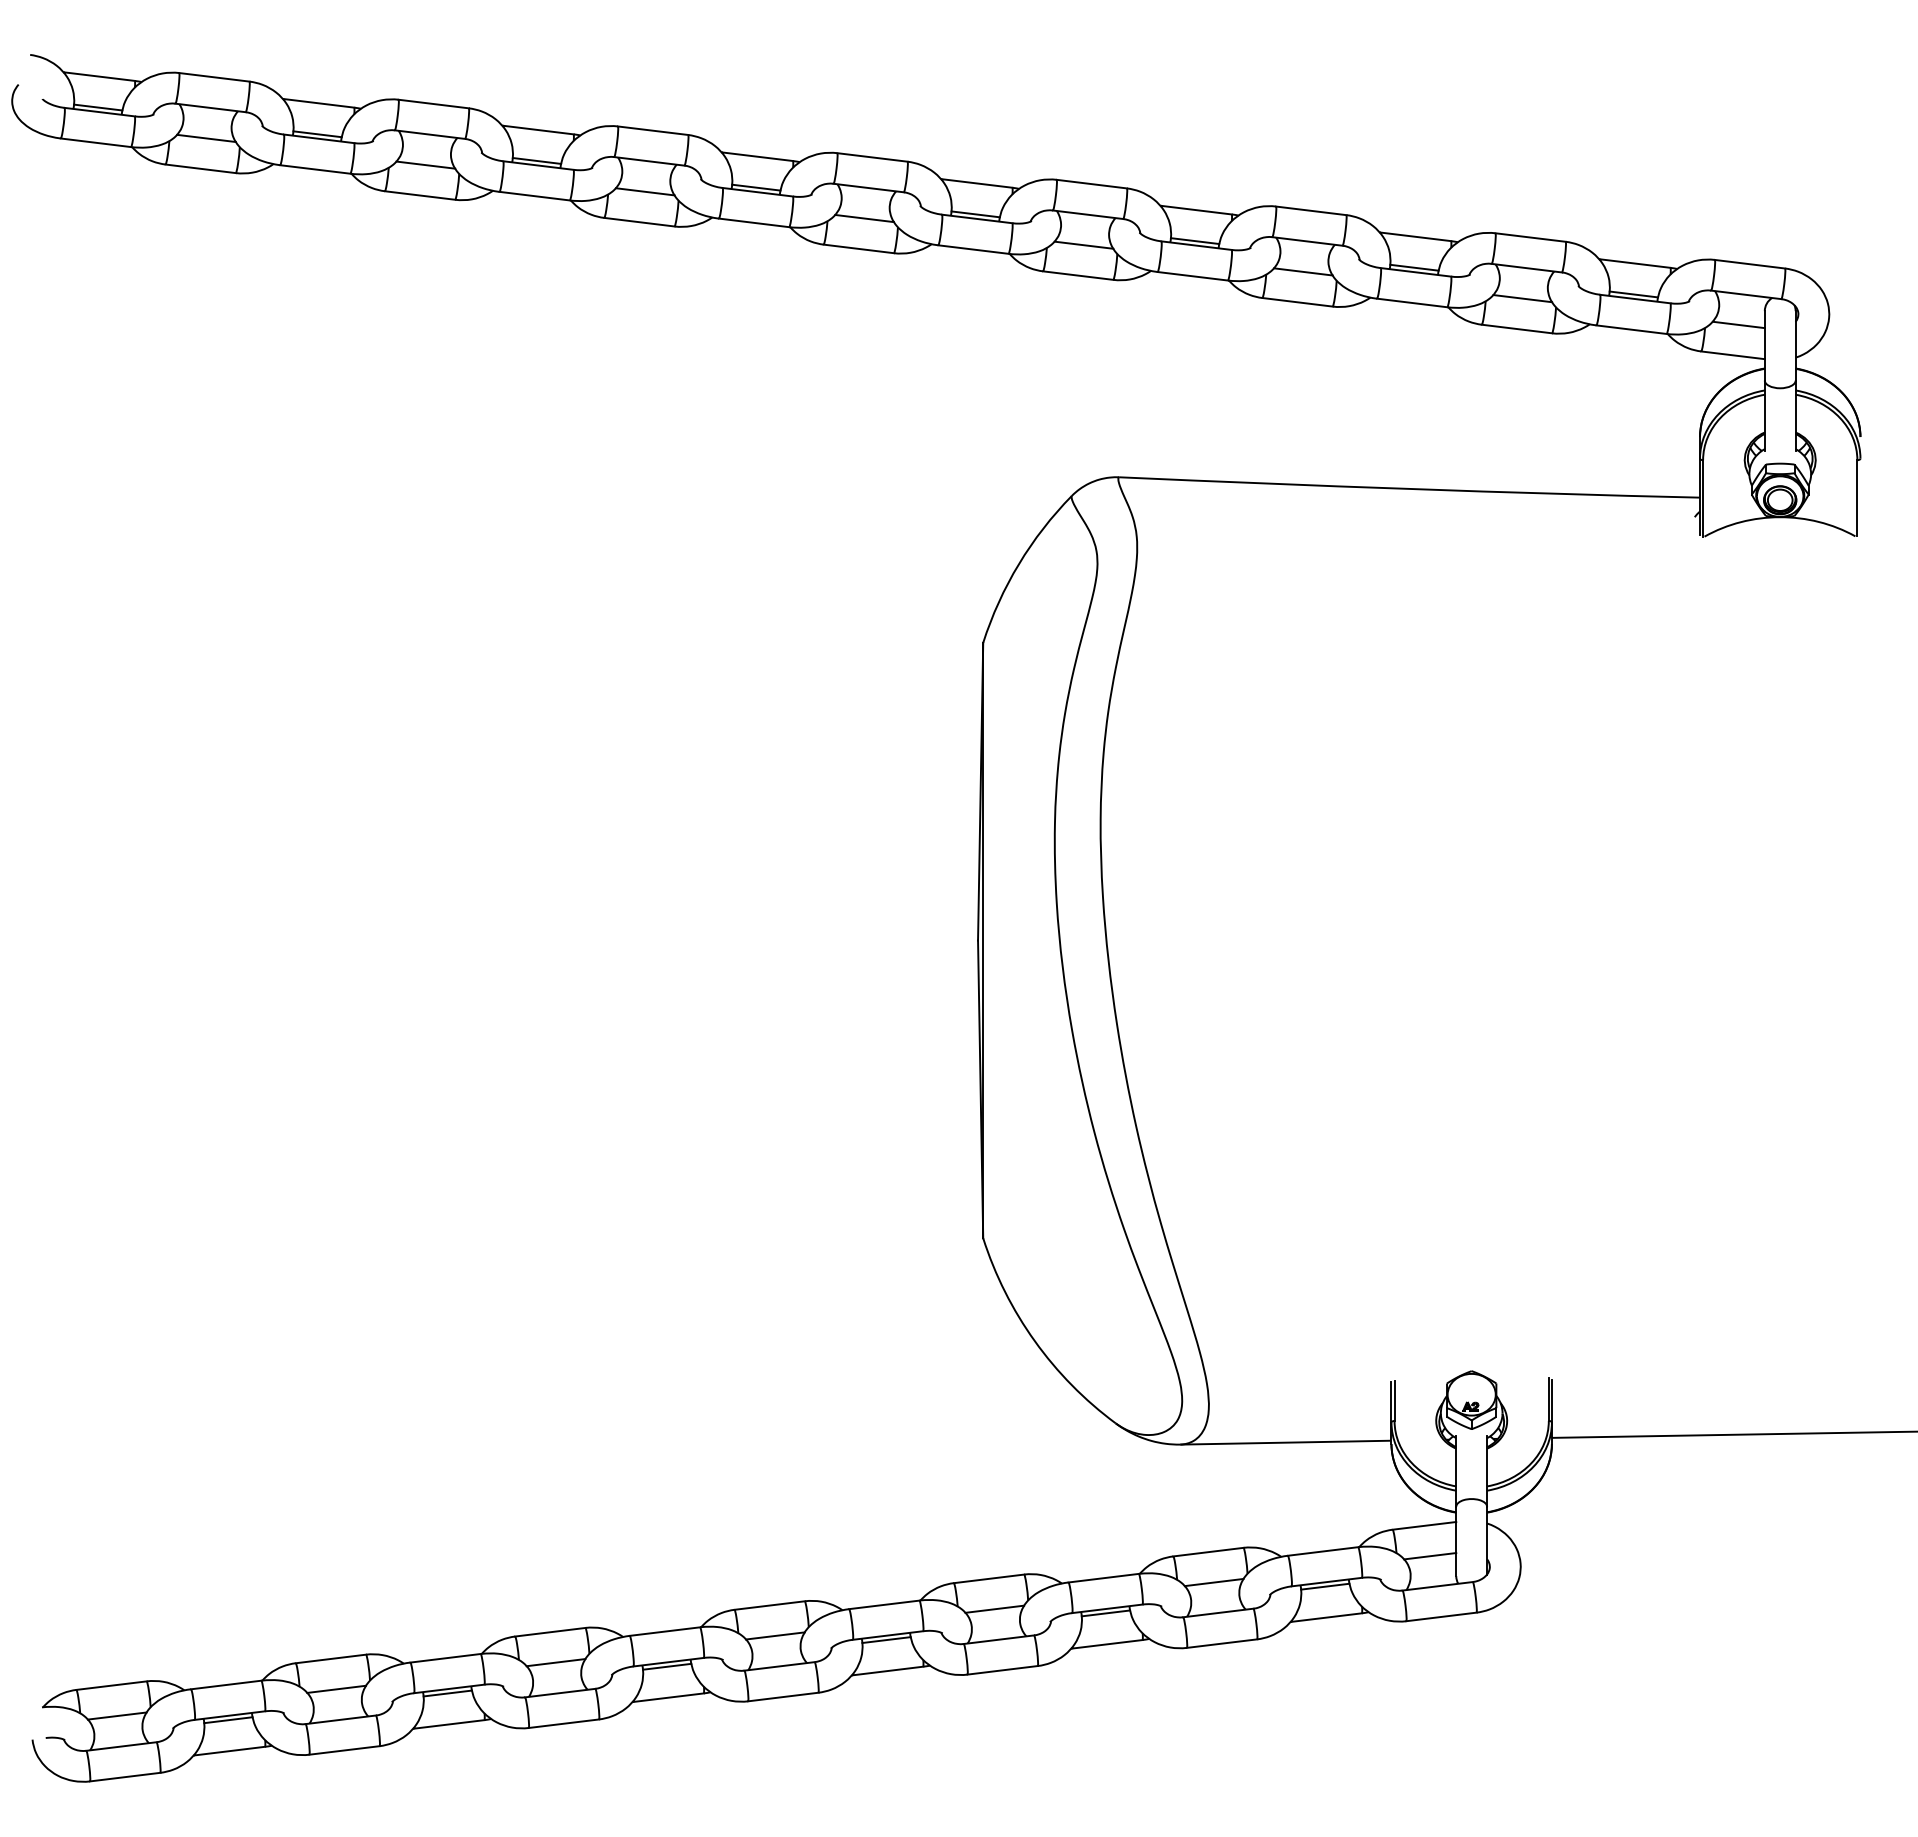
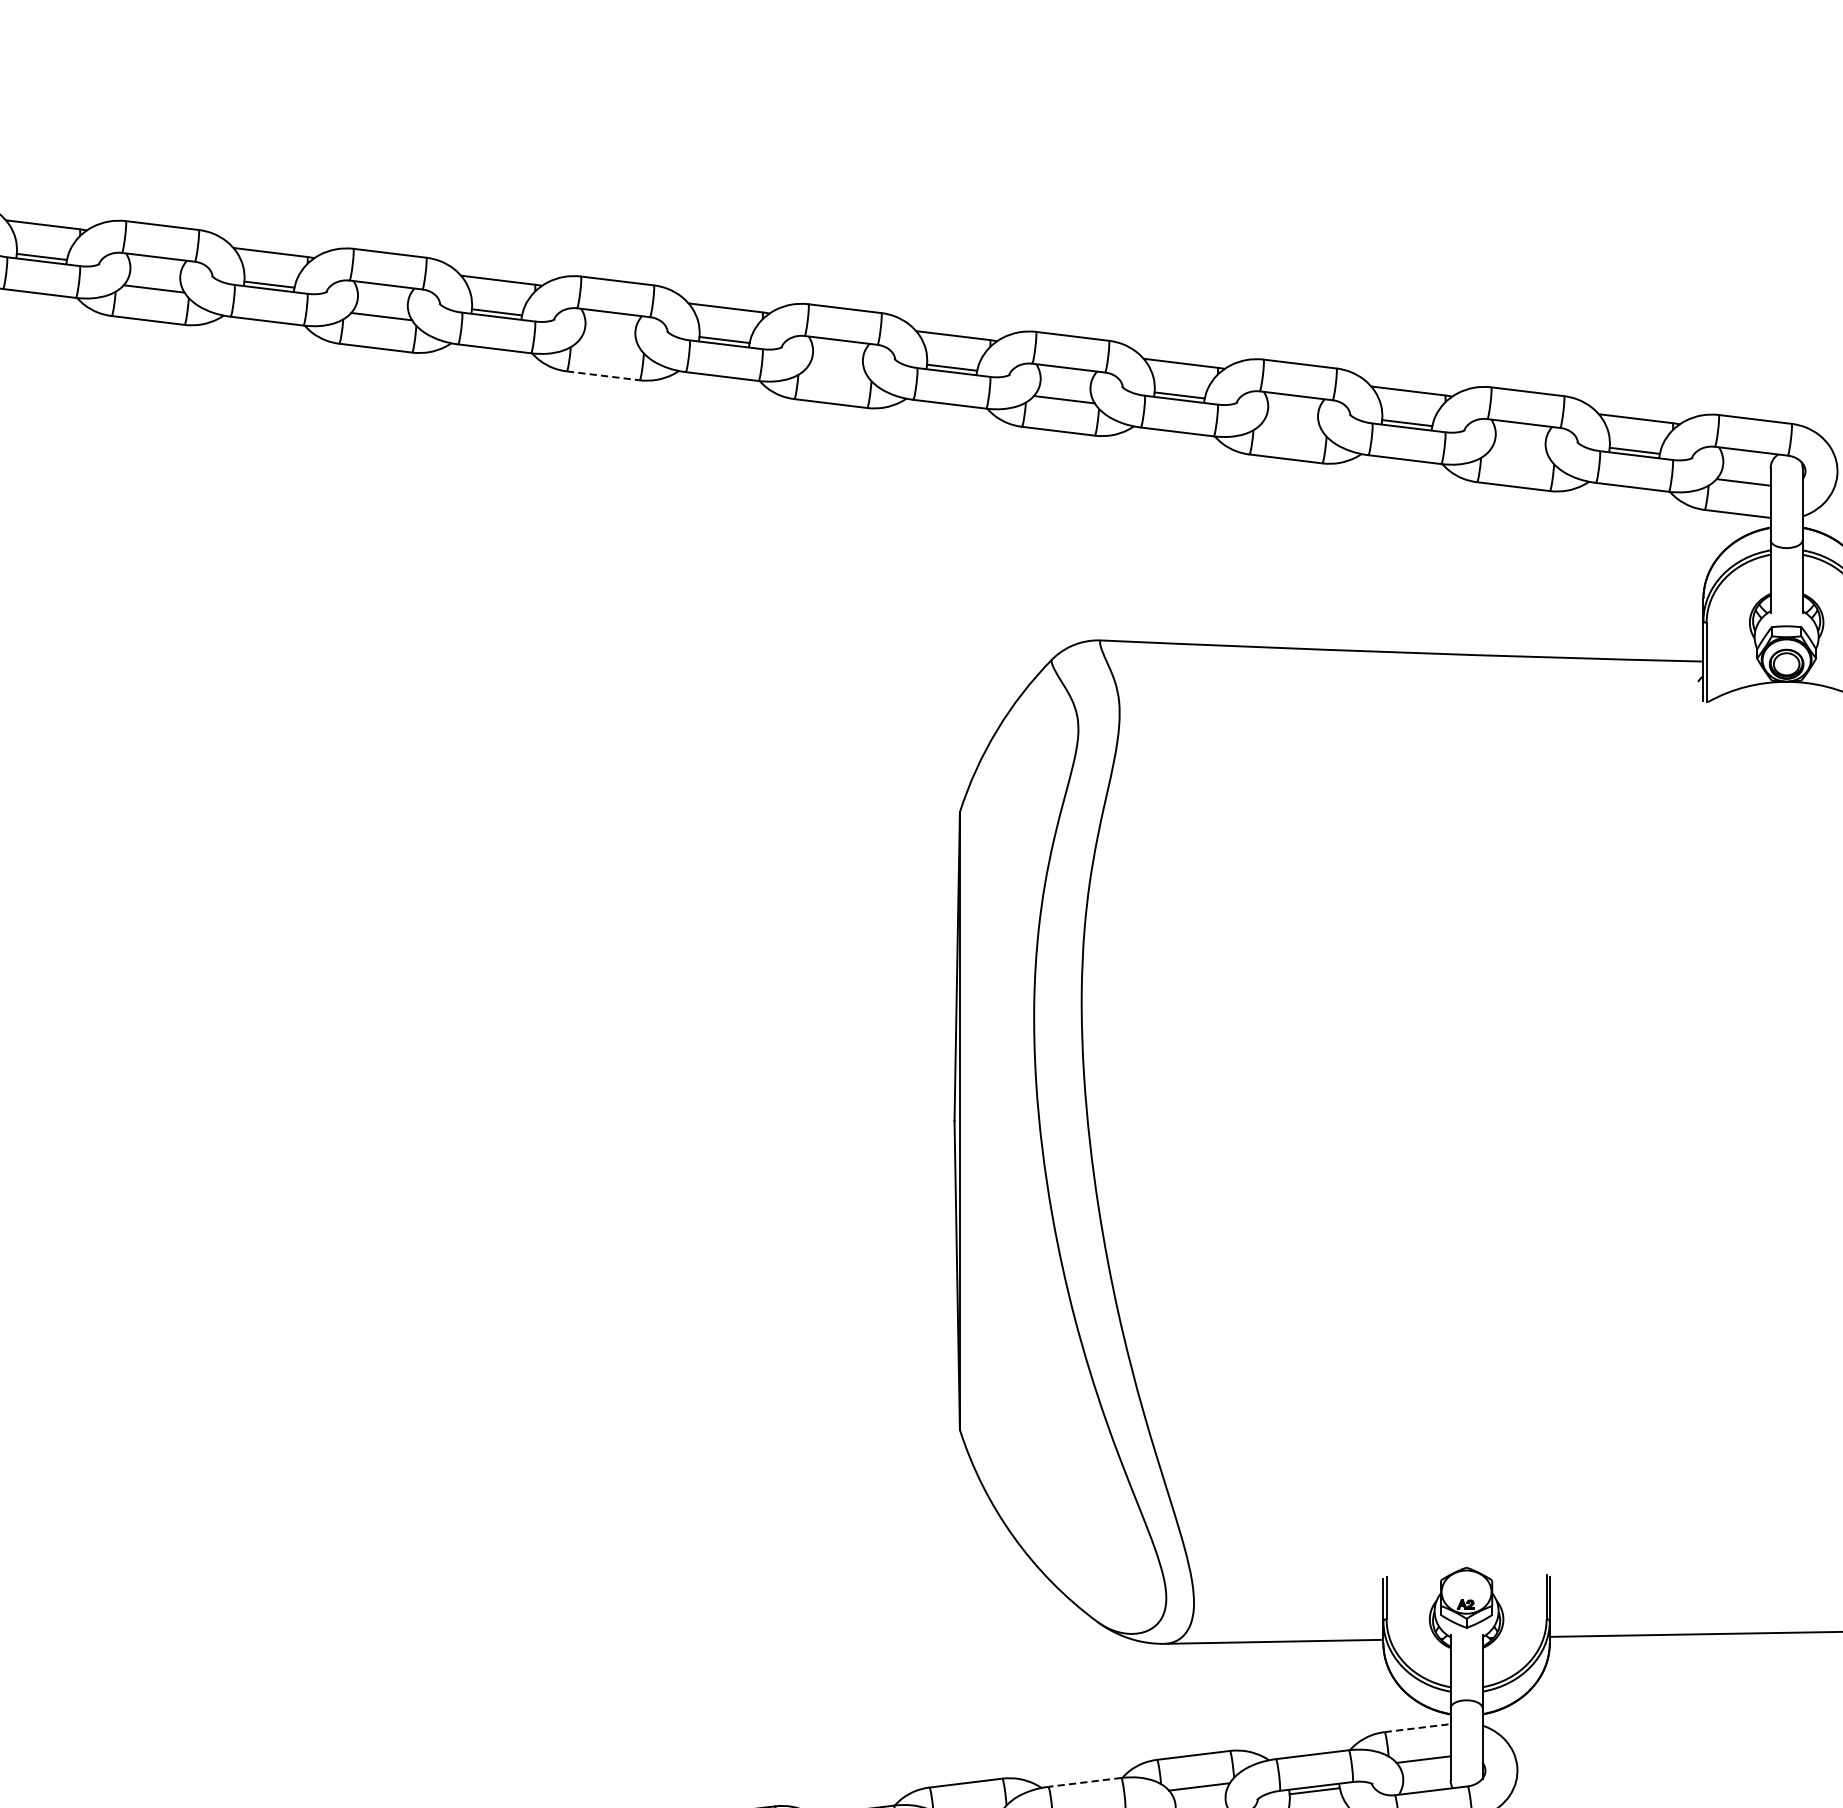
line: (644, 191) -> (608, 344), removed
line: (864, 218) -> (836, 372), removed
line: (640, 222) -> (604, 376), solid -> dashed
line: (1303, 271) -> (1292, 426), removed
line: (1522, 298) -> (1519, 454), removed
line: (1424, 1525) -> (1417, 1727), solid -> dashed
line: (1103, 1578) -> (1084, 1782), solid -> dashed

